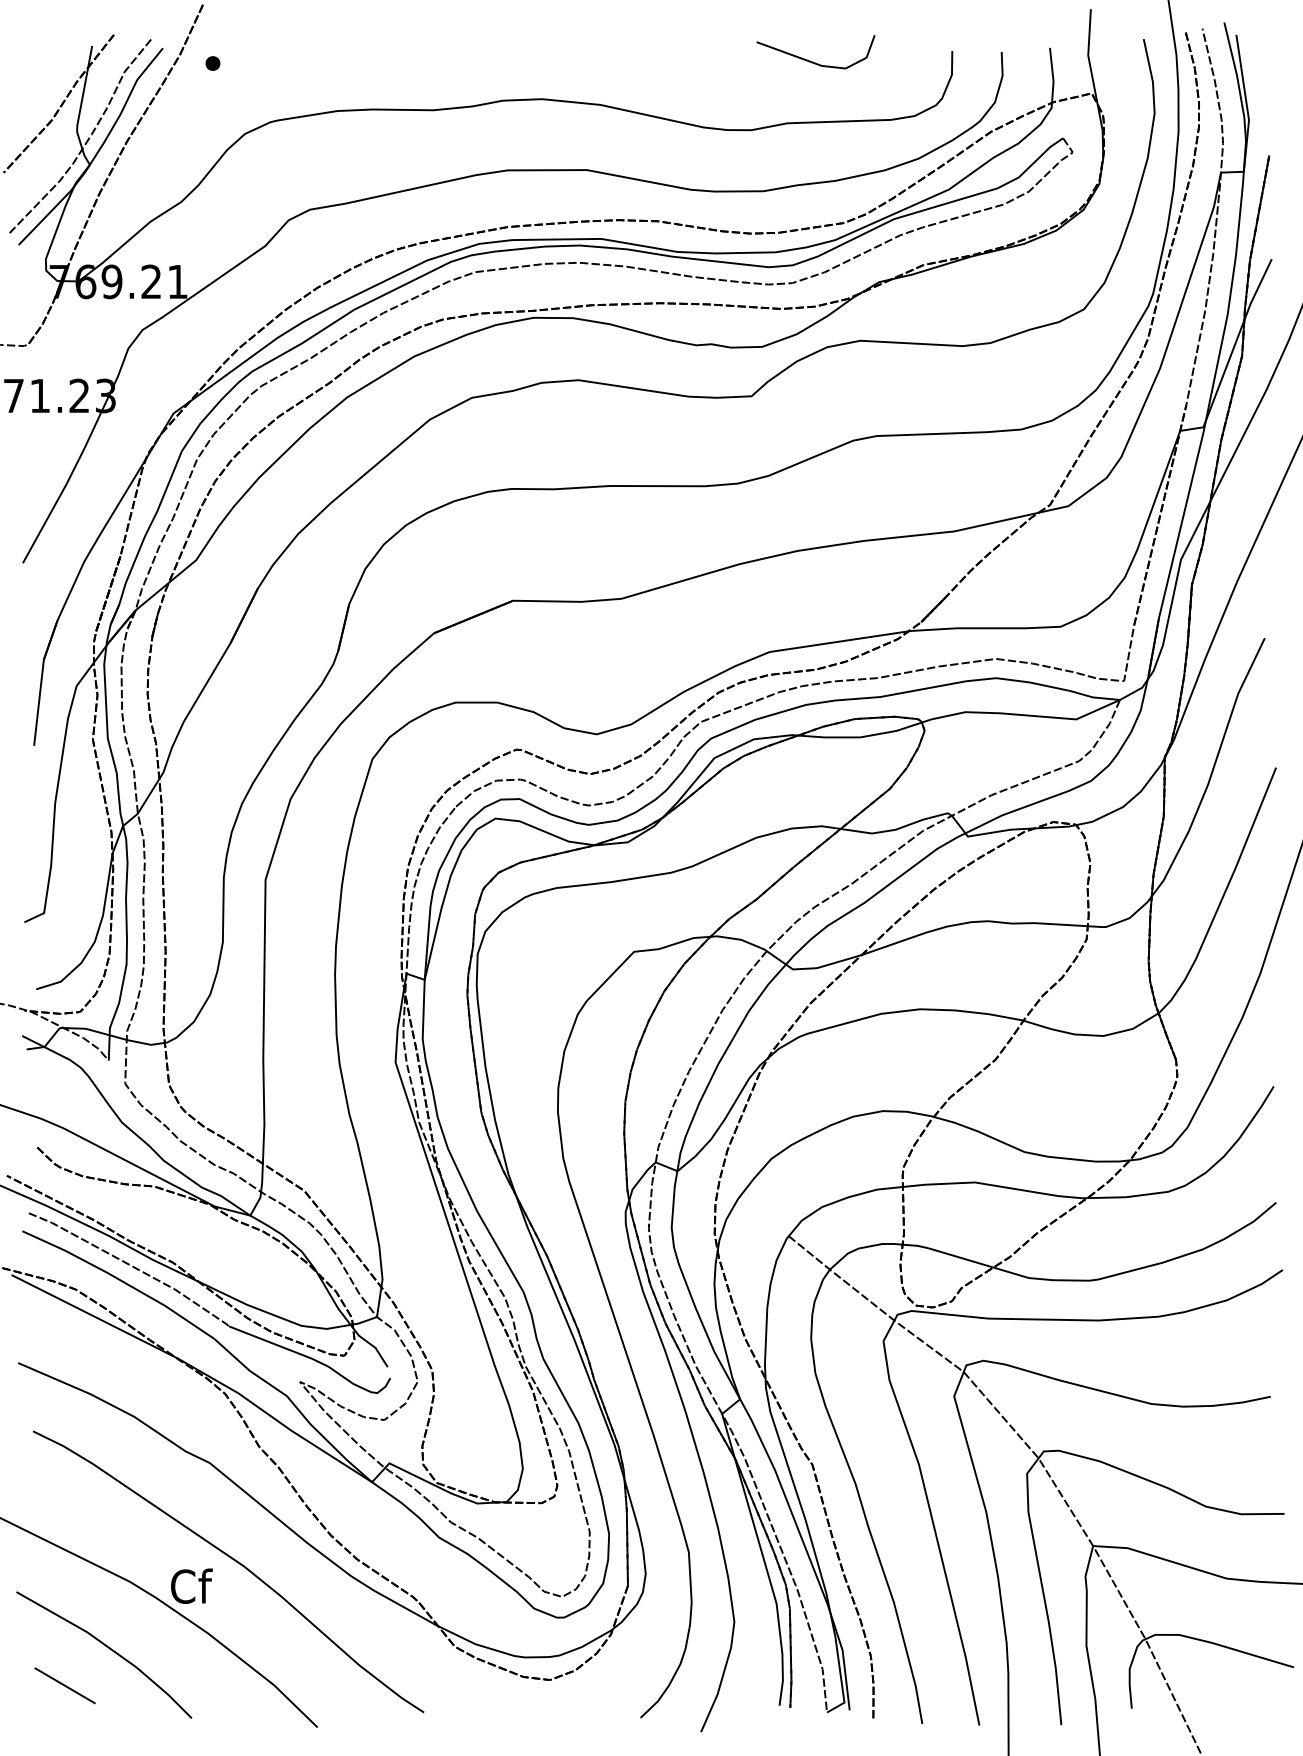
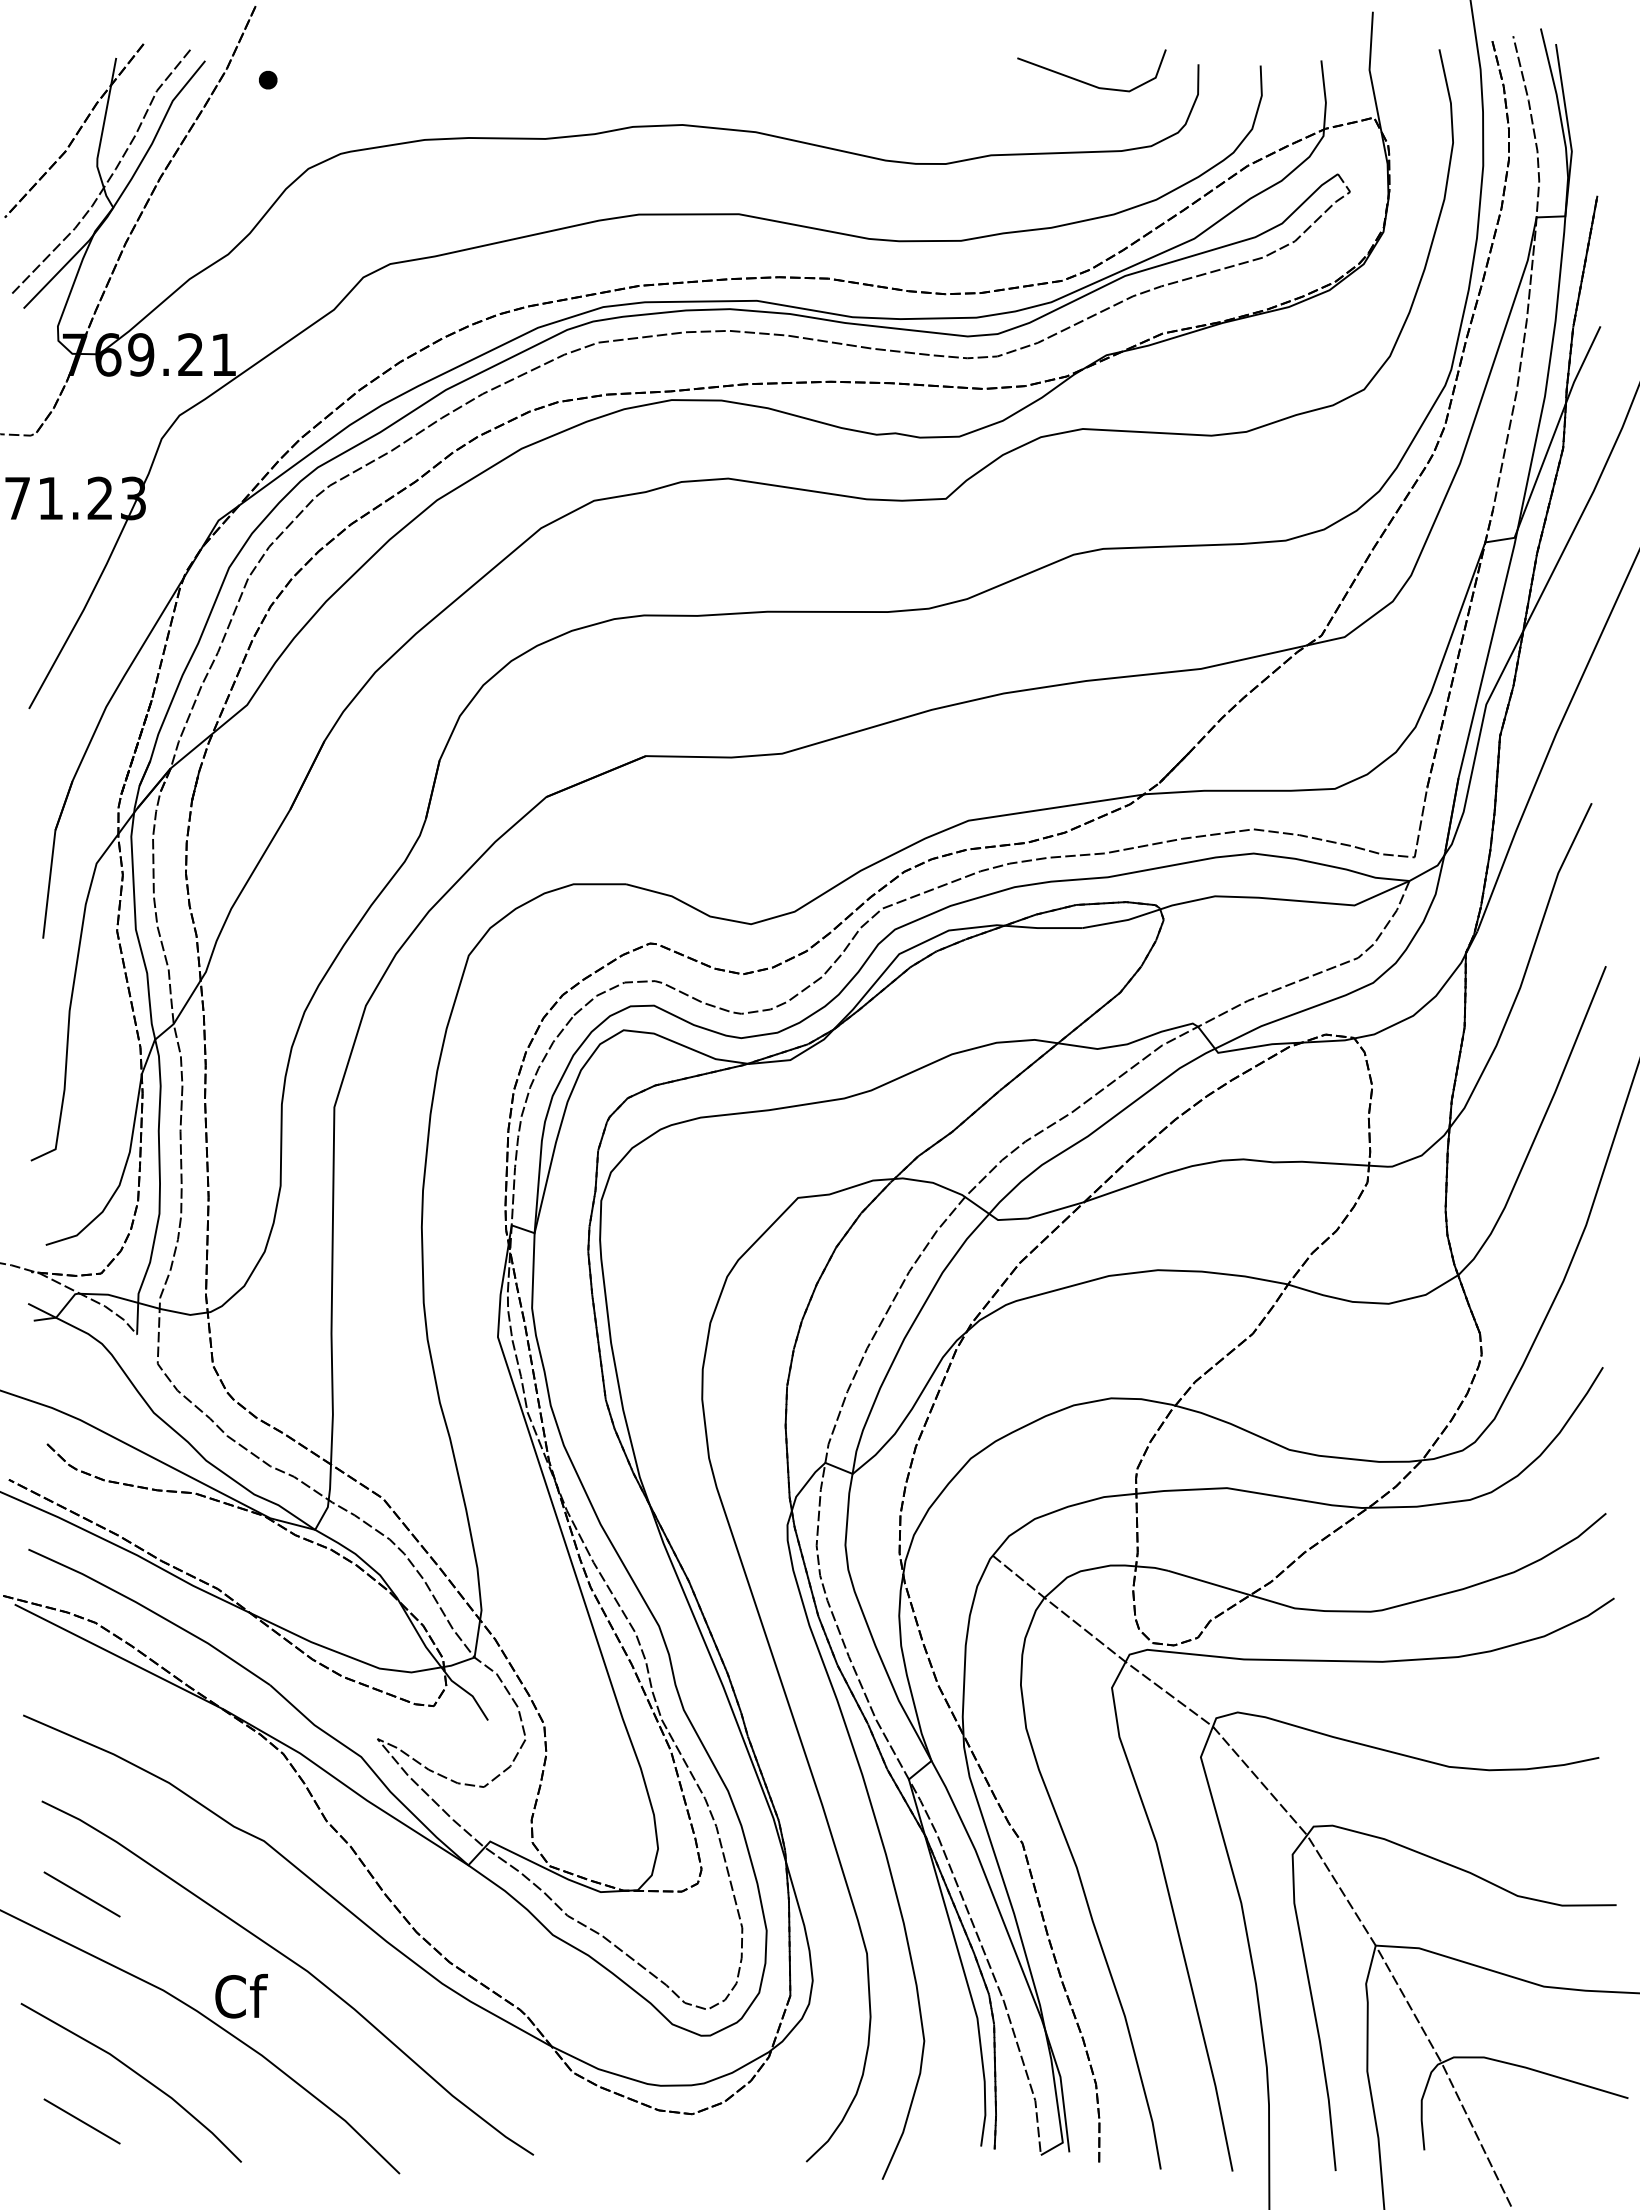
line: (812, 61) -> (1087, 82), moved
part: (206, 1309) -> (259, 1647), removed
line: (64, 1505) -> (81, 1894), added

